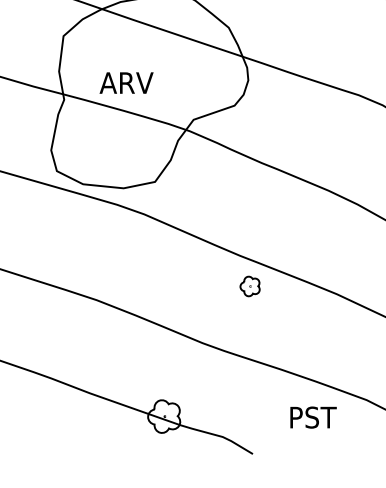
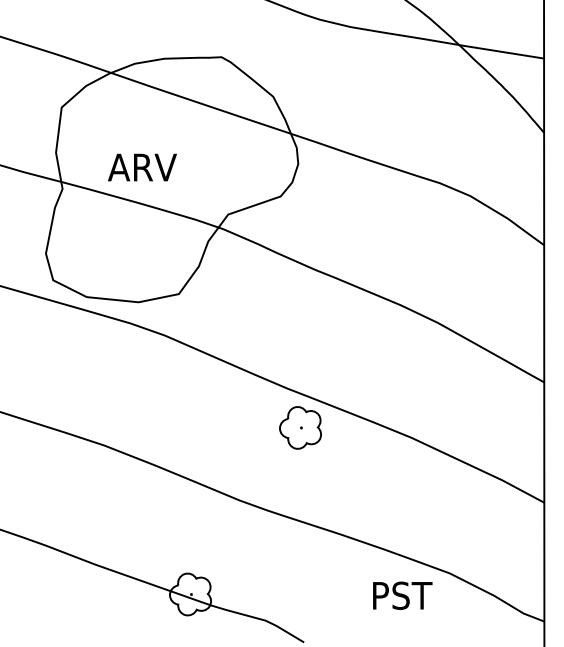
part: (250, 286) -> (300, 427), size x1.67
text: (313, 417) -> (402, 595), moved

